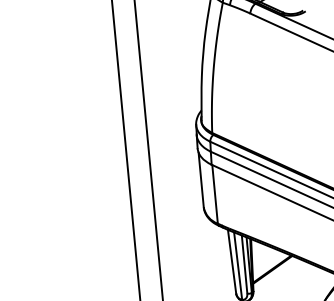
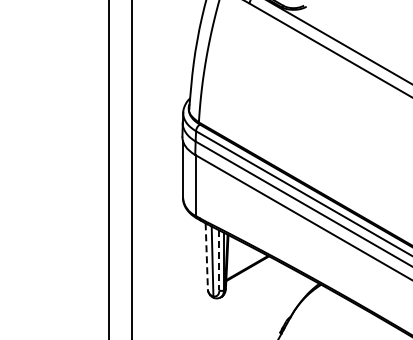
line: (231, 261) -> (206, 256), solid -> dashed
line: (244, 264) -> (219, 260), solid -> dashed

